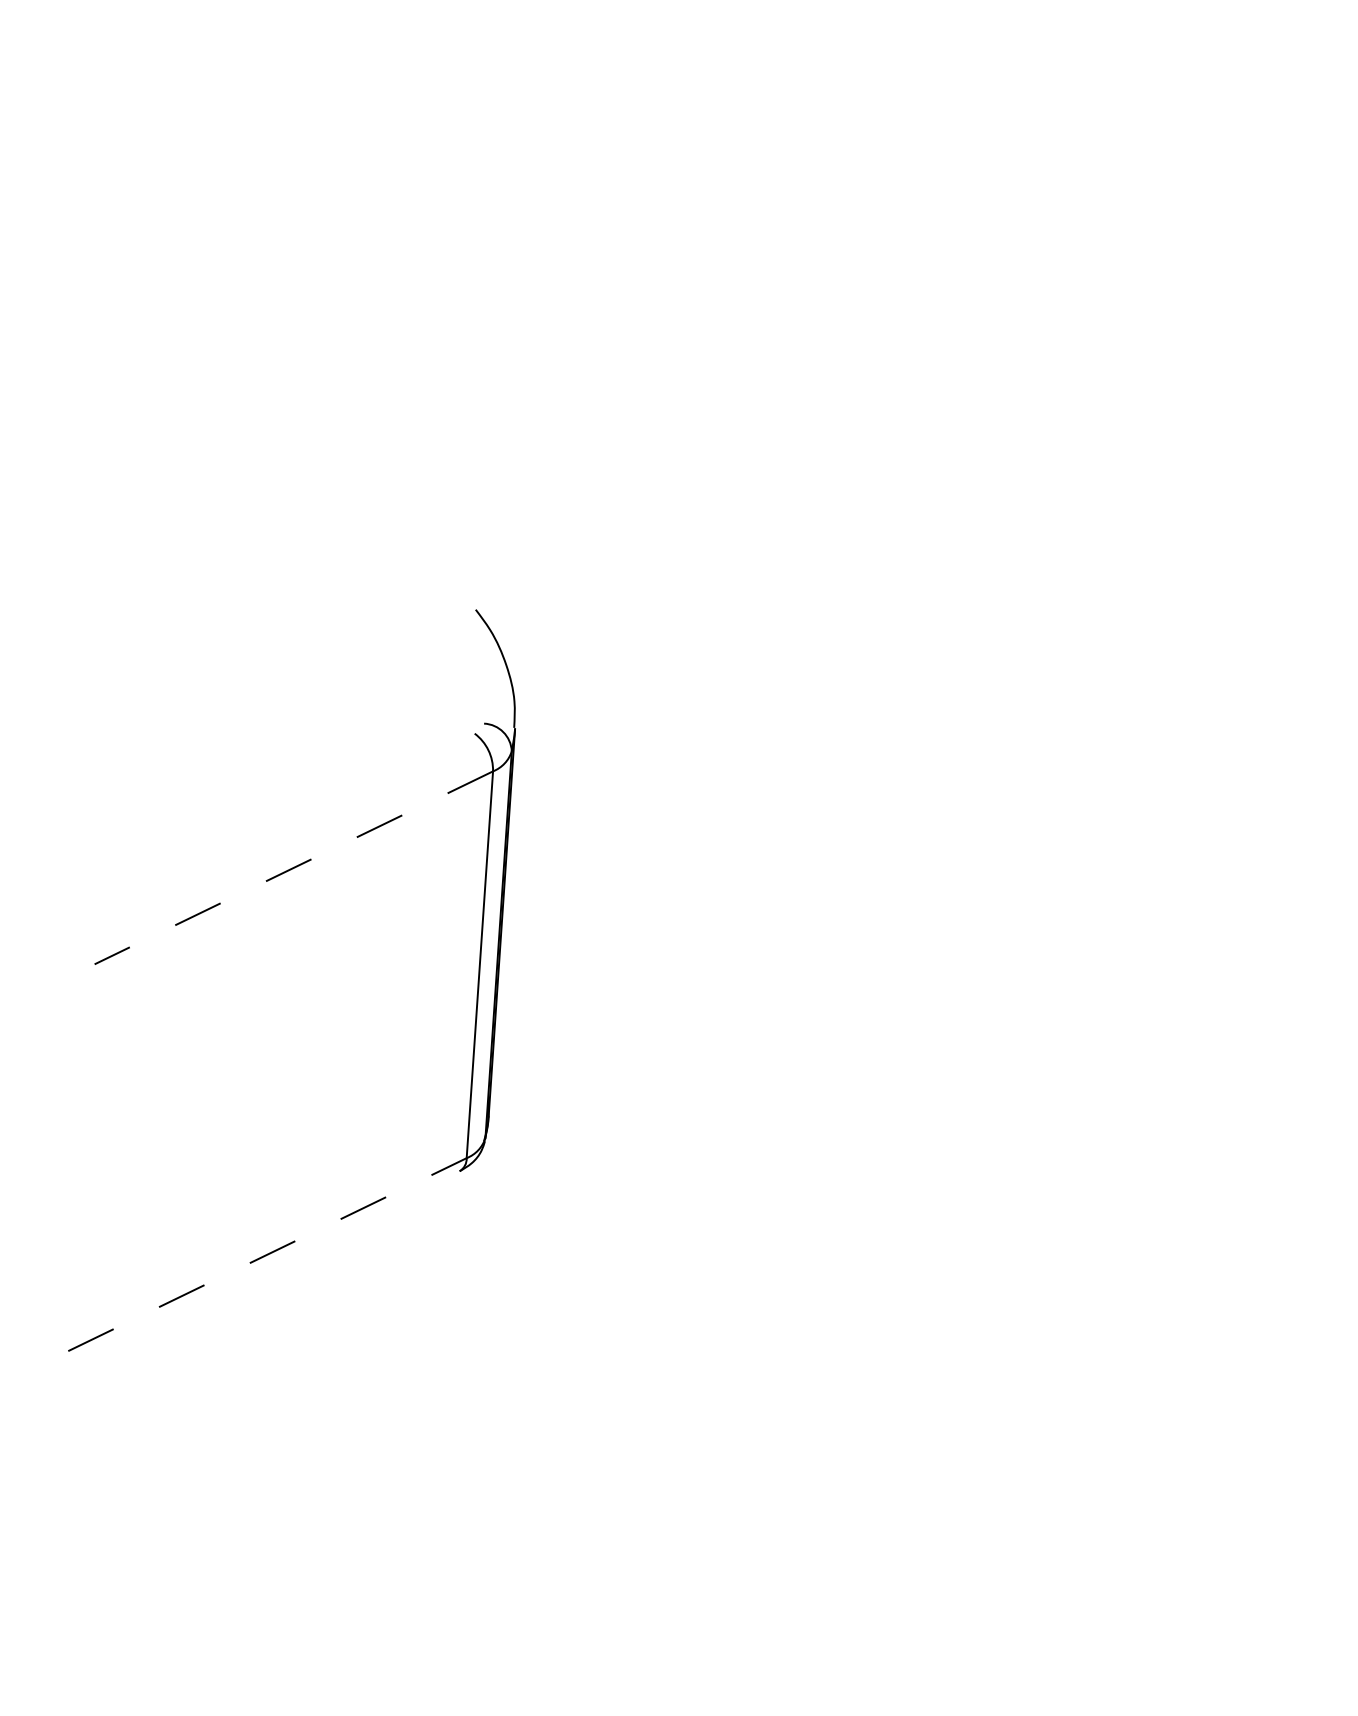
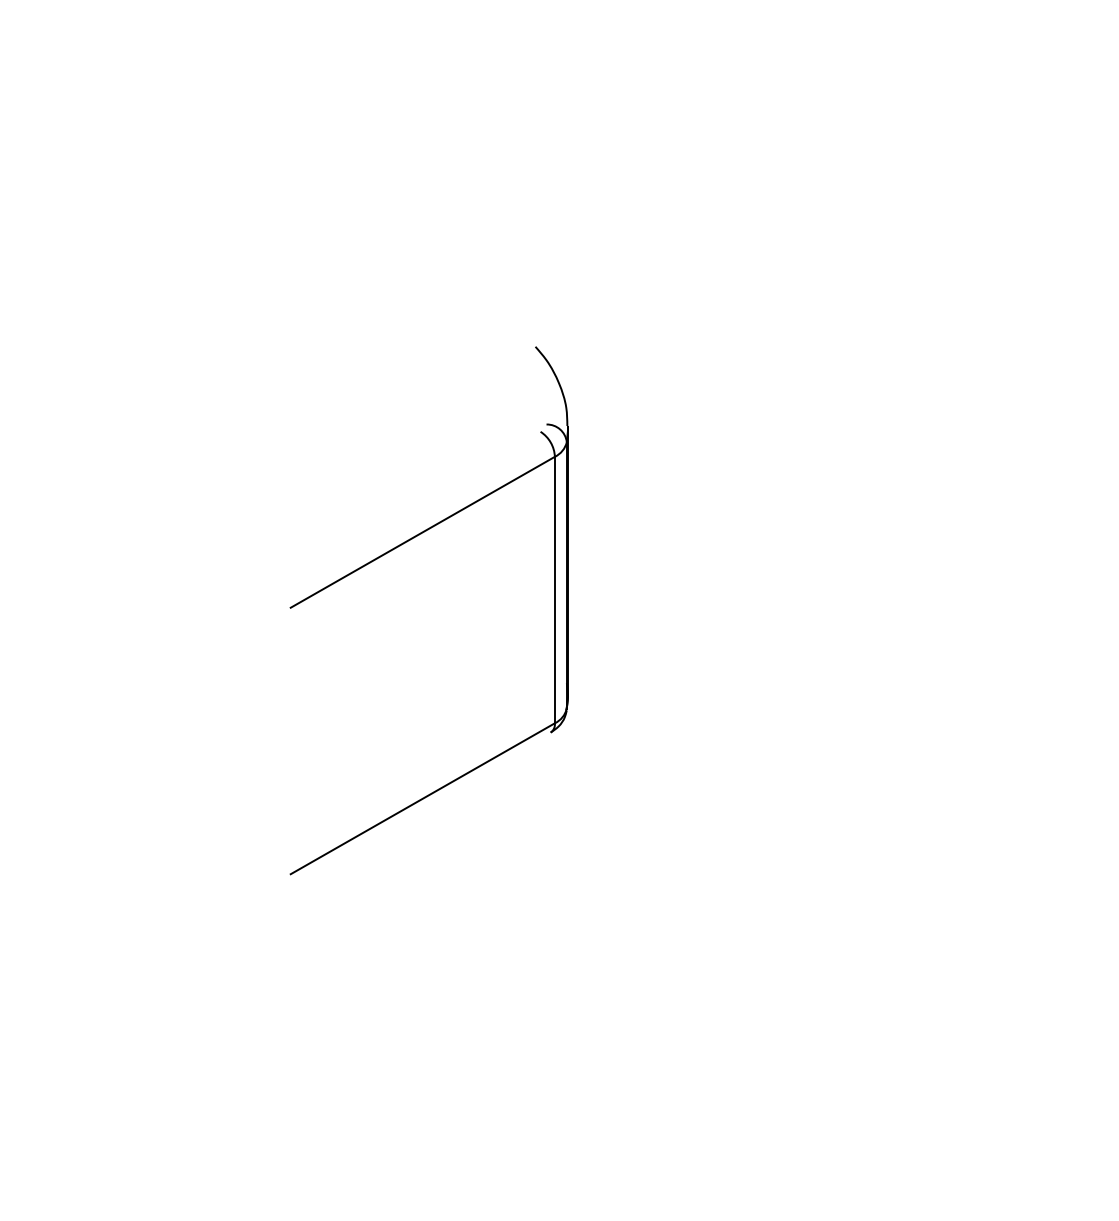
line: (293, 868) -> (422, 532), dashed -> solid
line: (268, 1254) -> (423, 798), dashed -> solid

